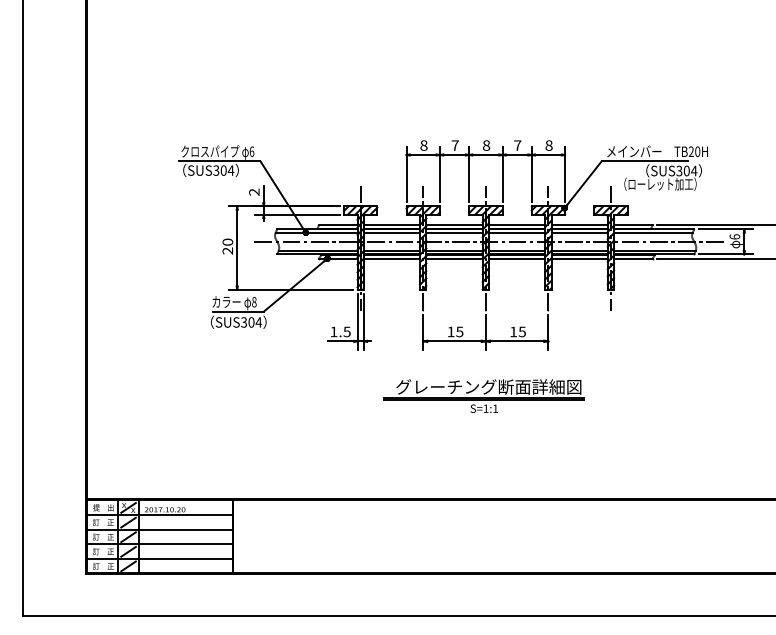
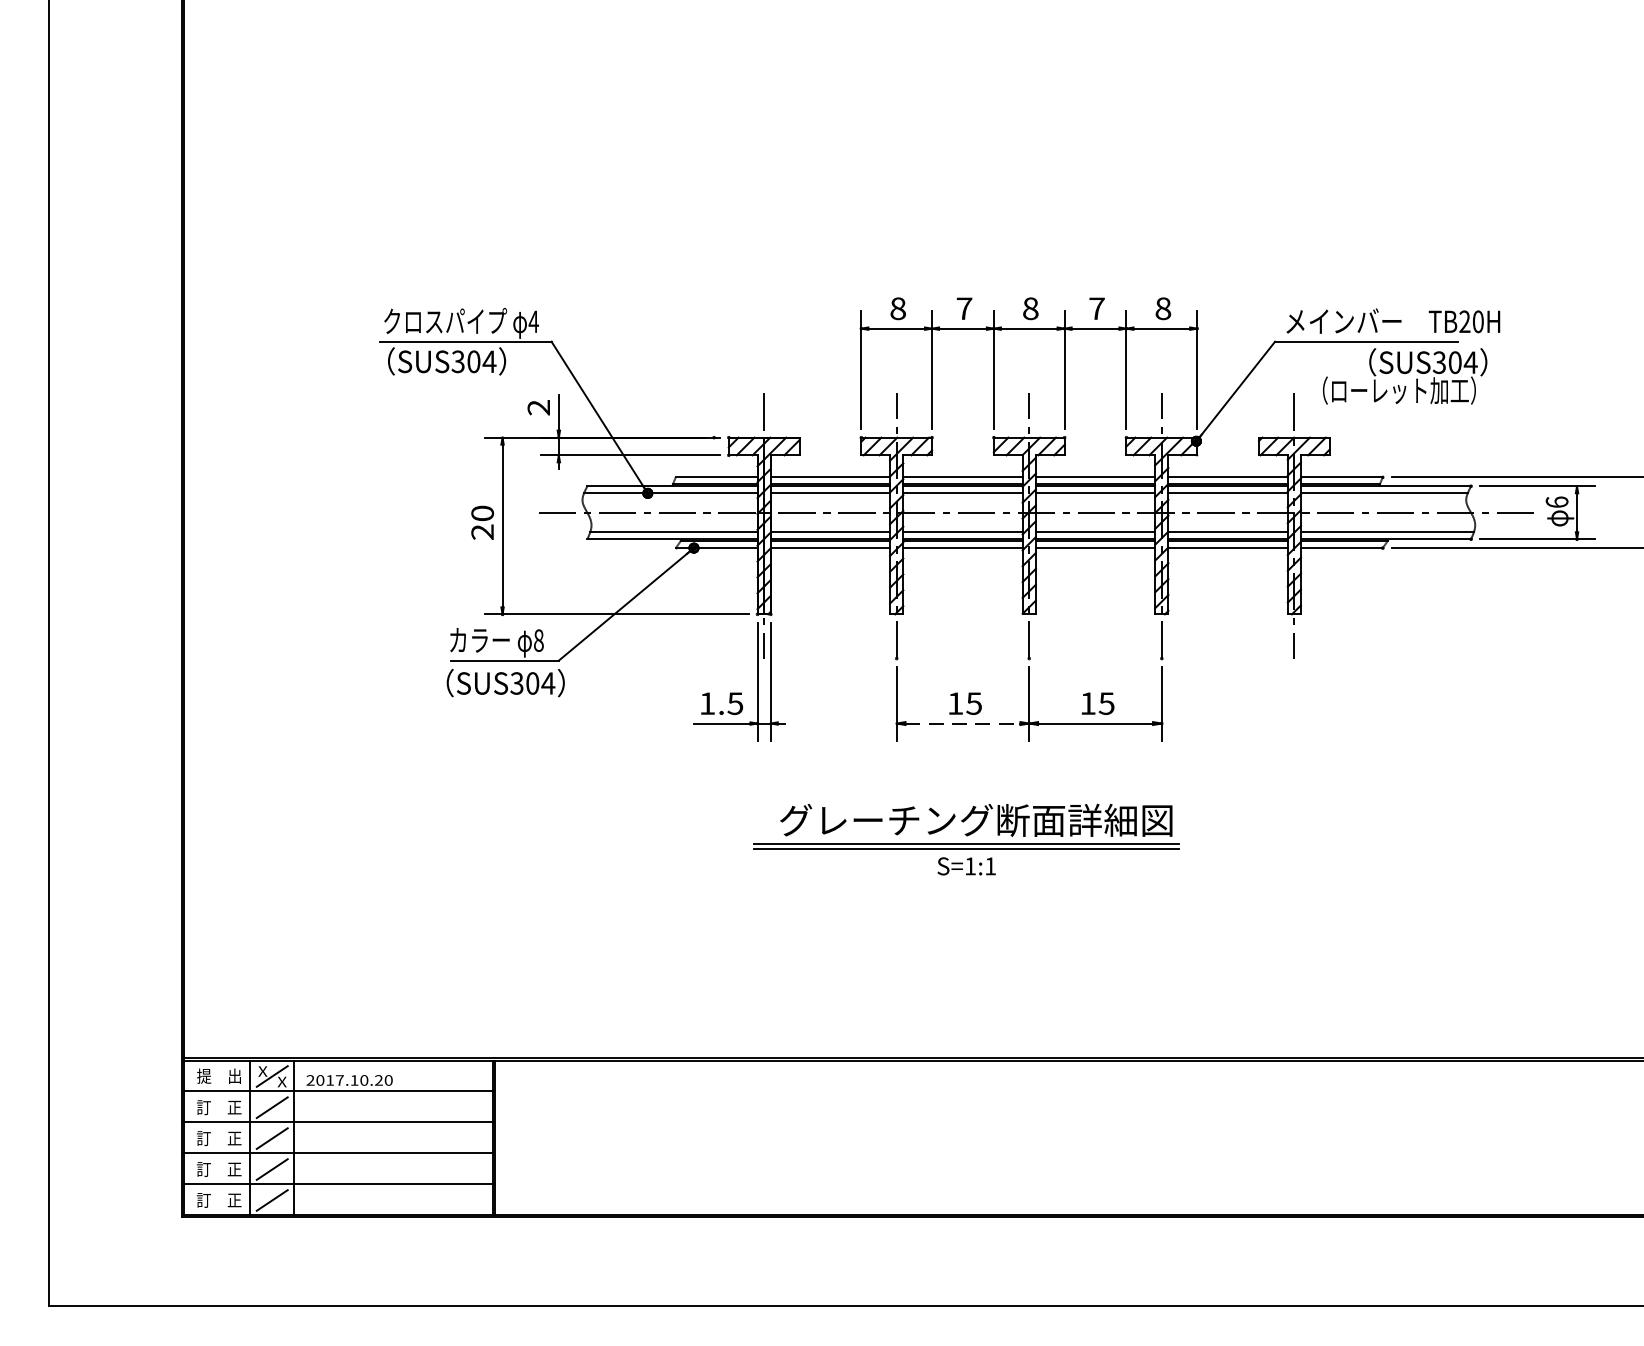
text: (251, 151) -> (532, 321), 6 -> 4
line: (455, 341) -> (965, 723), solid -> dashed
part: (483, 395) -> (965, 838), moved

